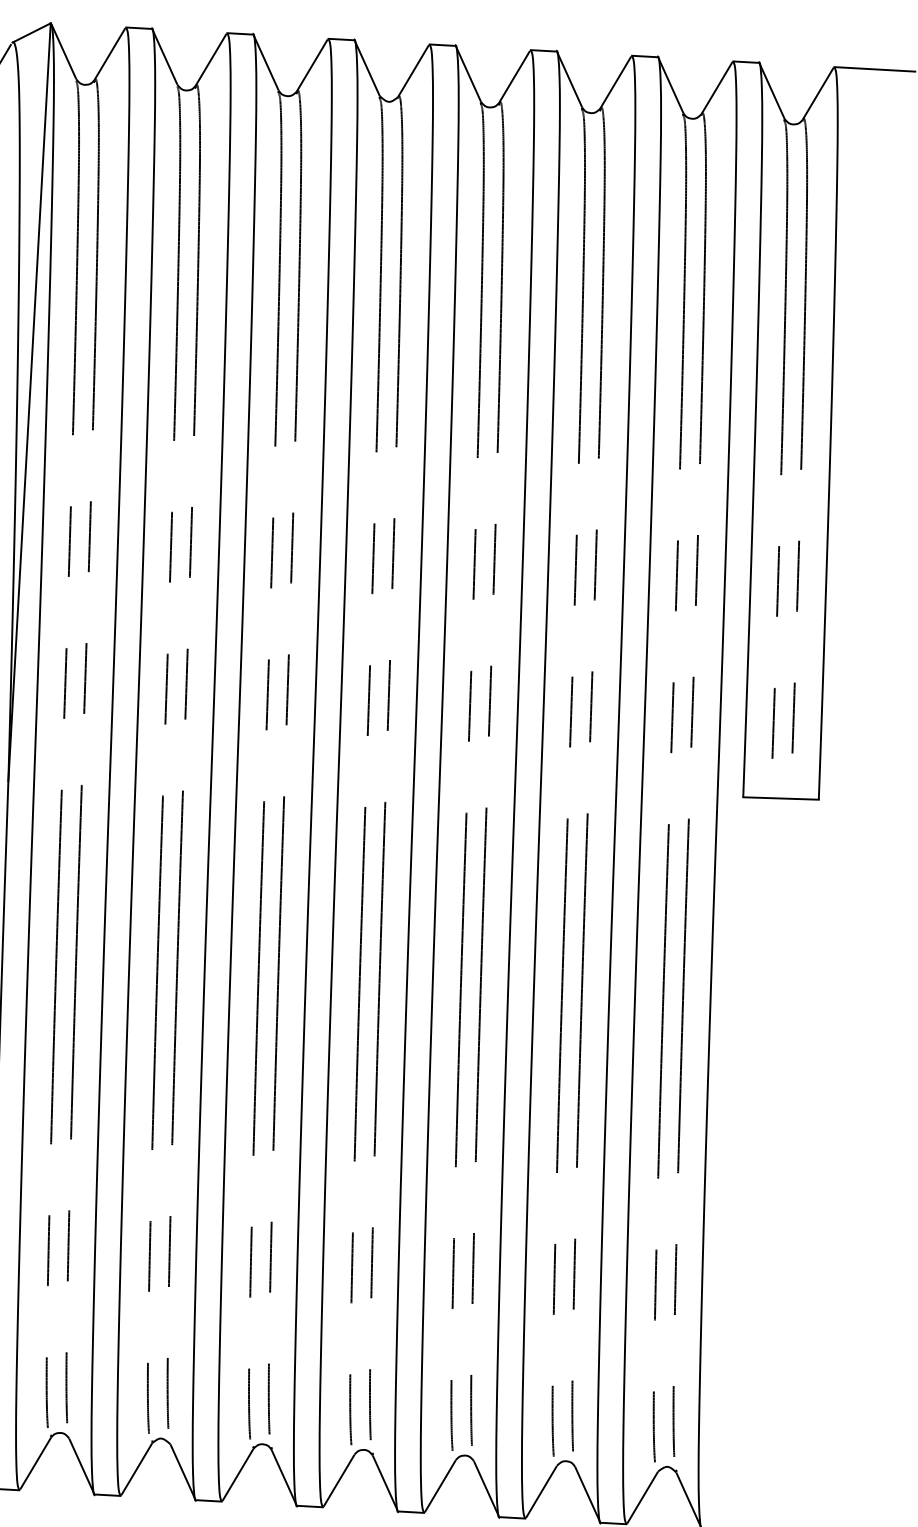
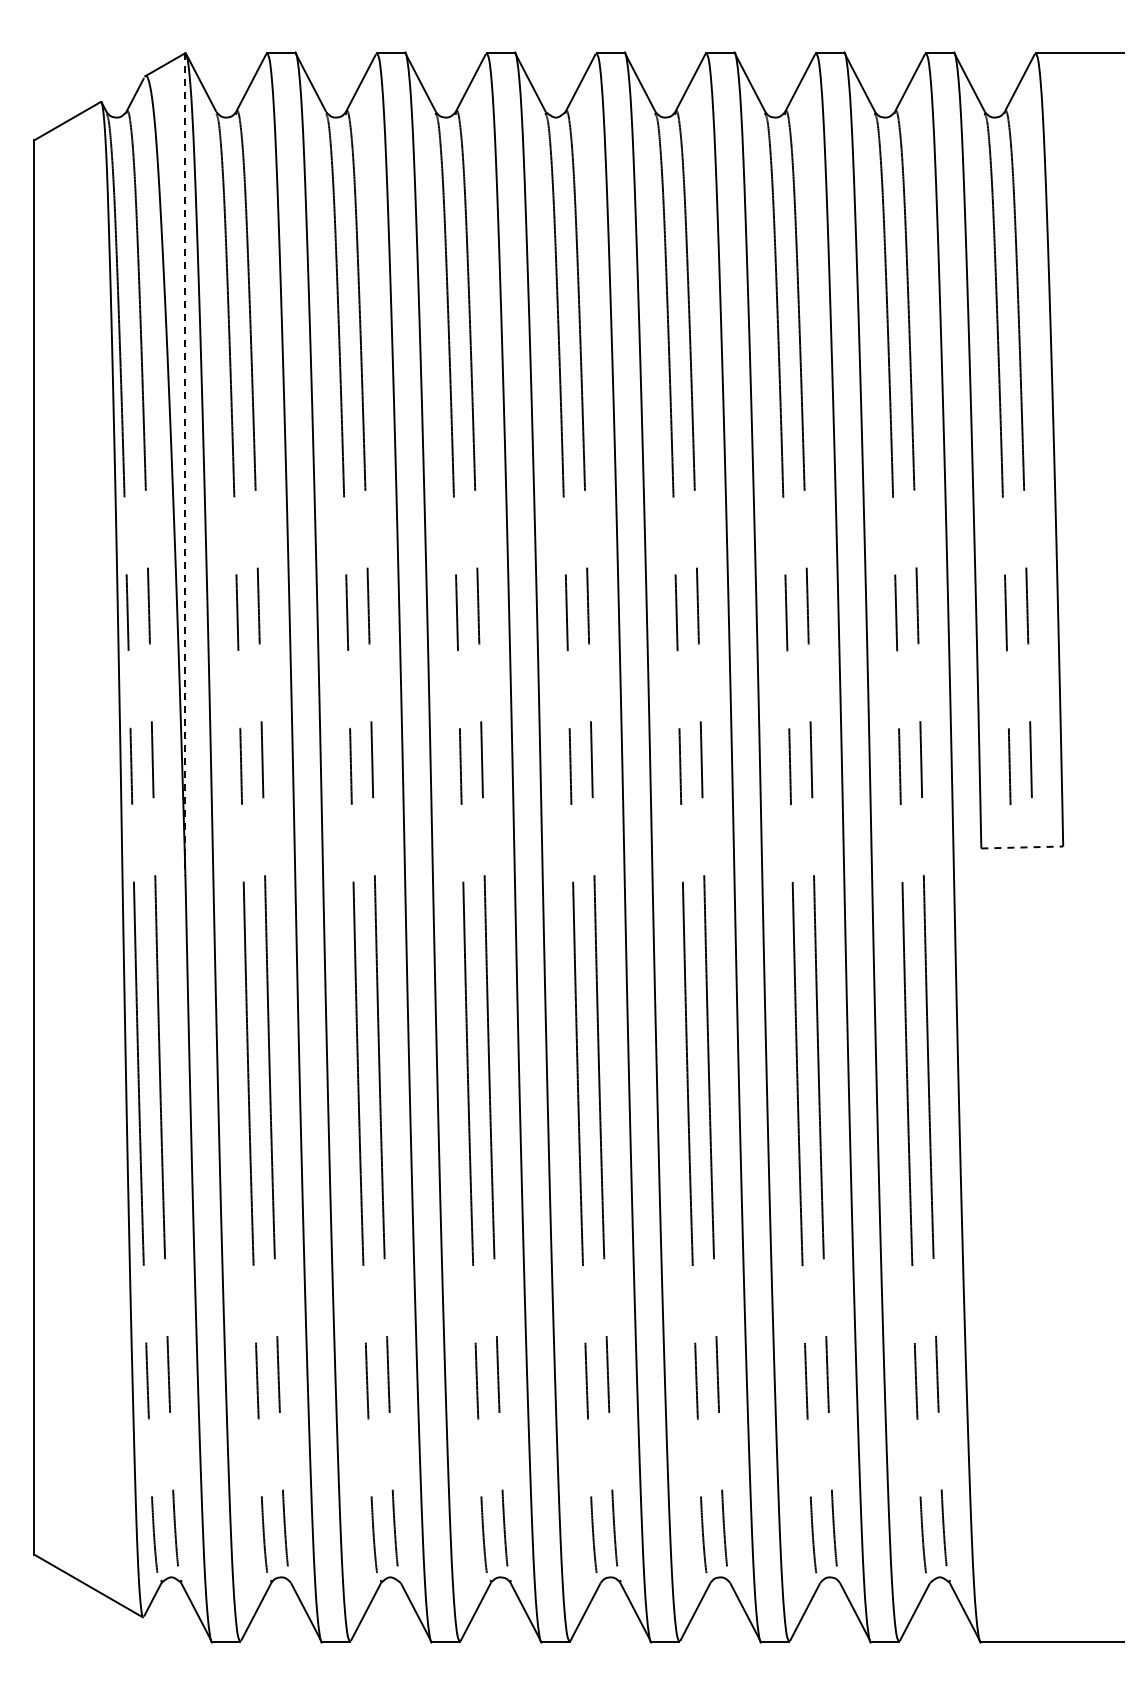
line: (29, 402) -> (185, 464), solid -> dashed
line: (781, 798) -> (1022, 847), solid -> dashed

